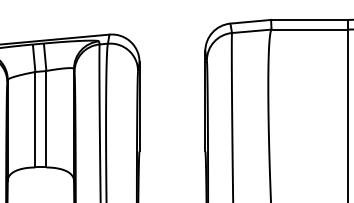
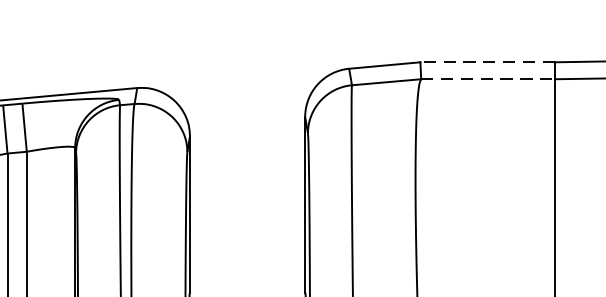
line: (308, 19) -> (485, 61), solid -> dashed
line: (310, 29) -> (489, 79), solid -> dashed

